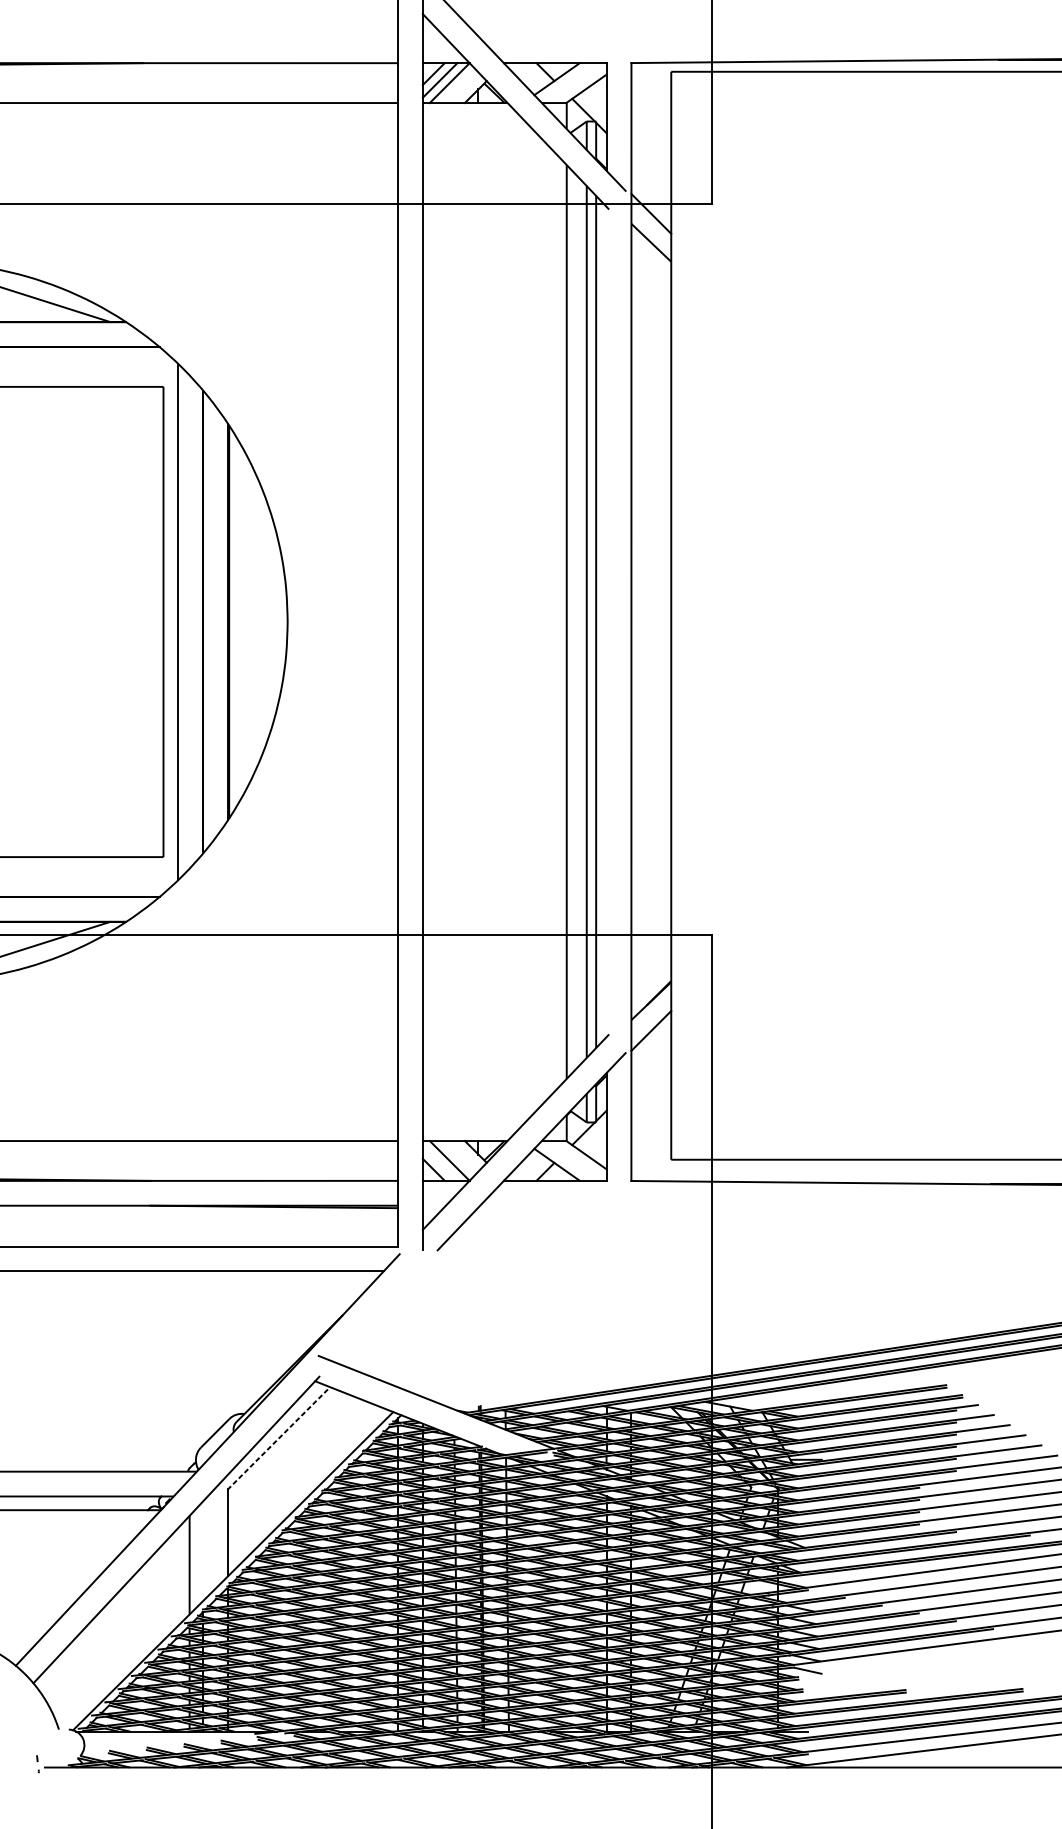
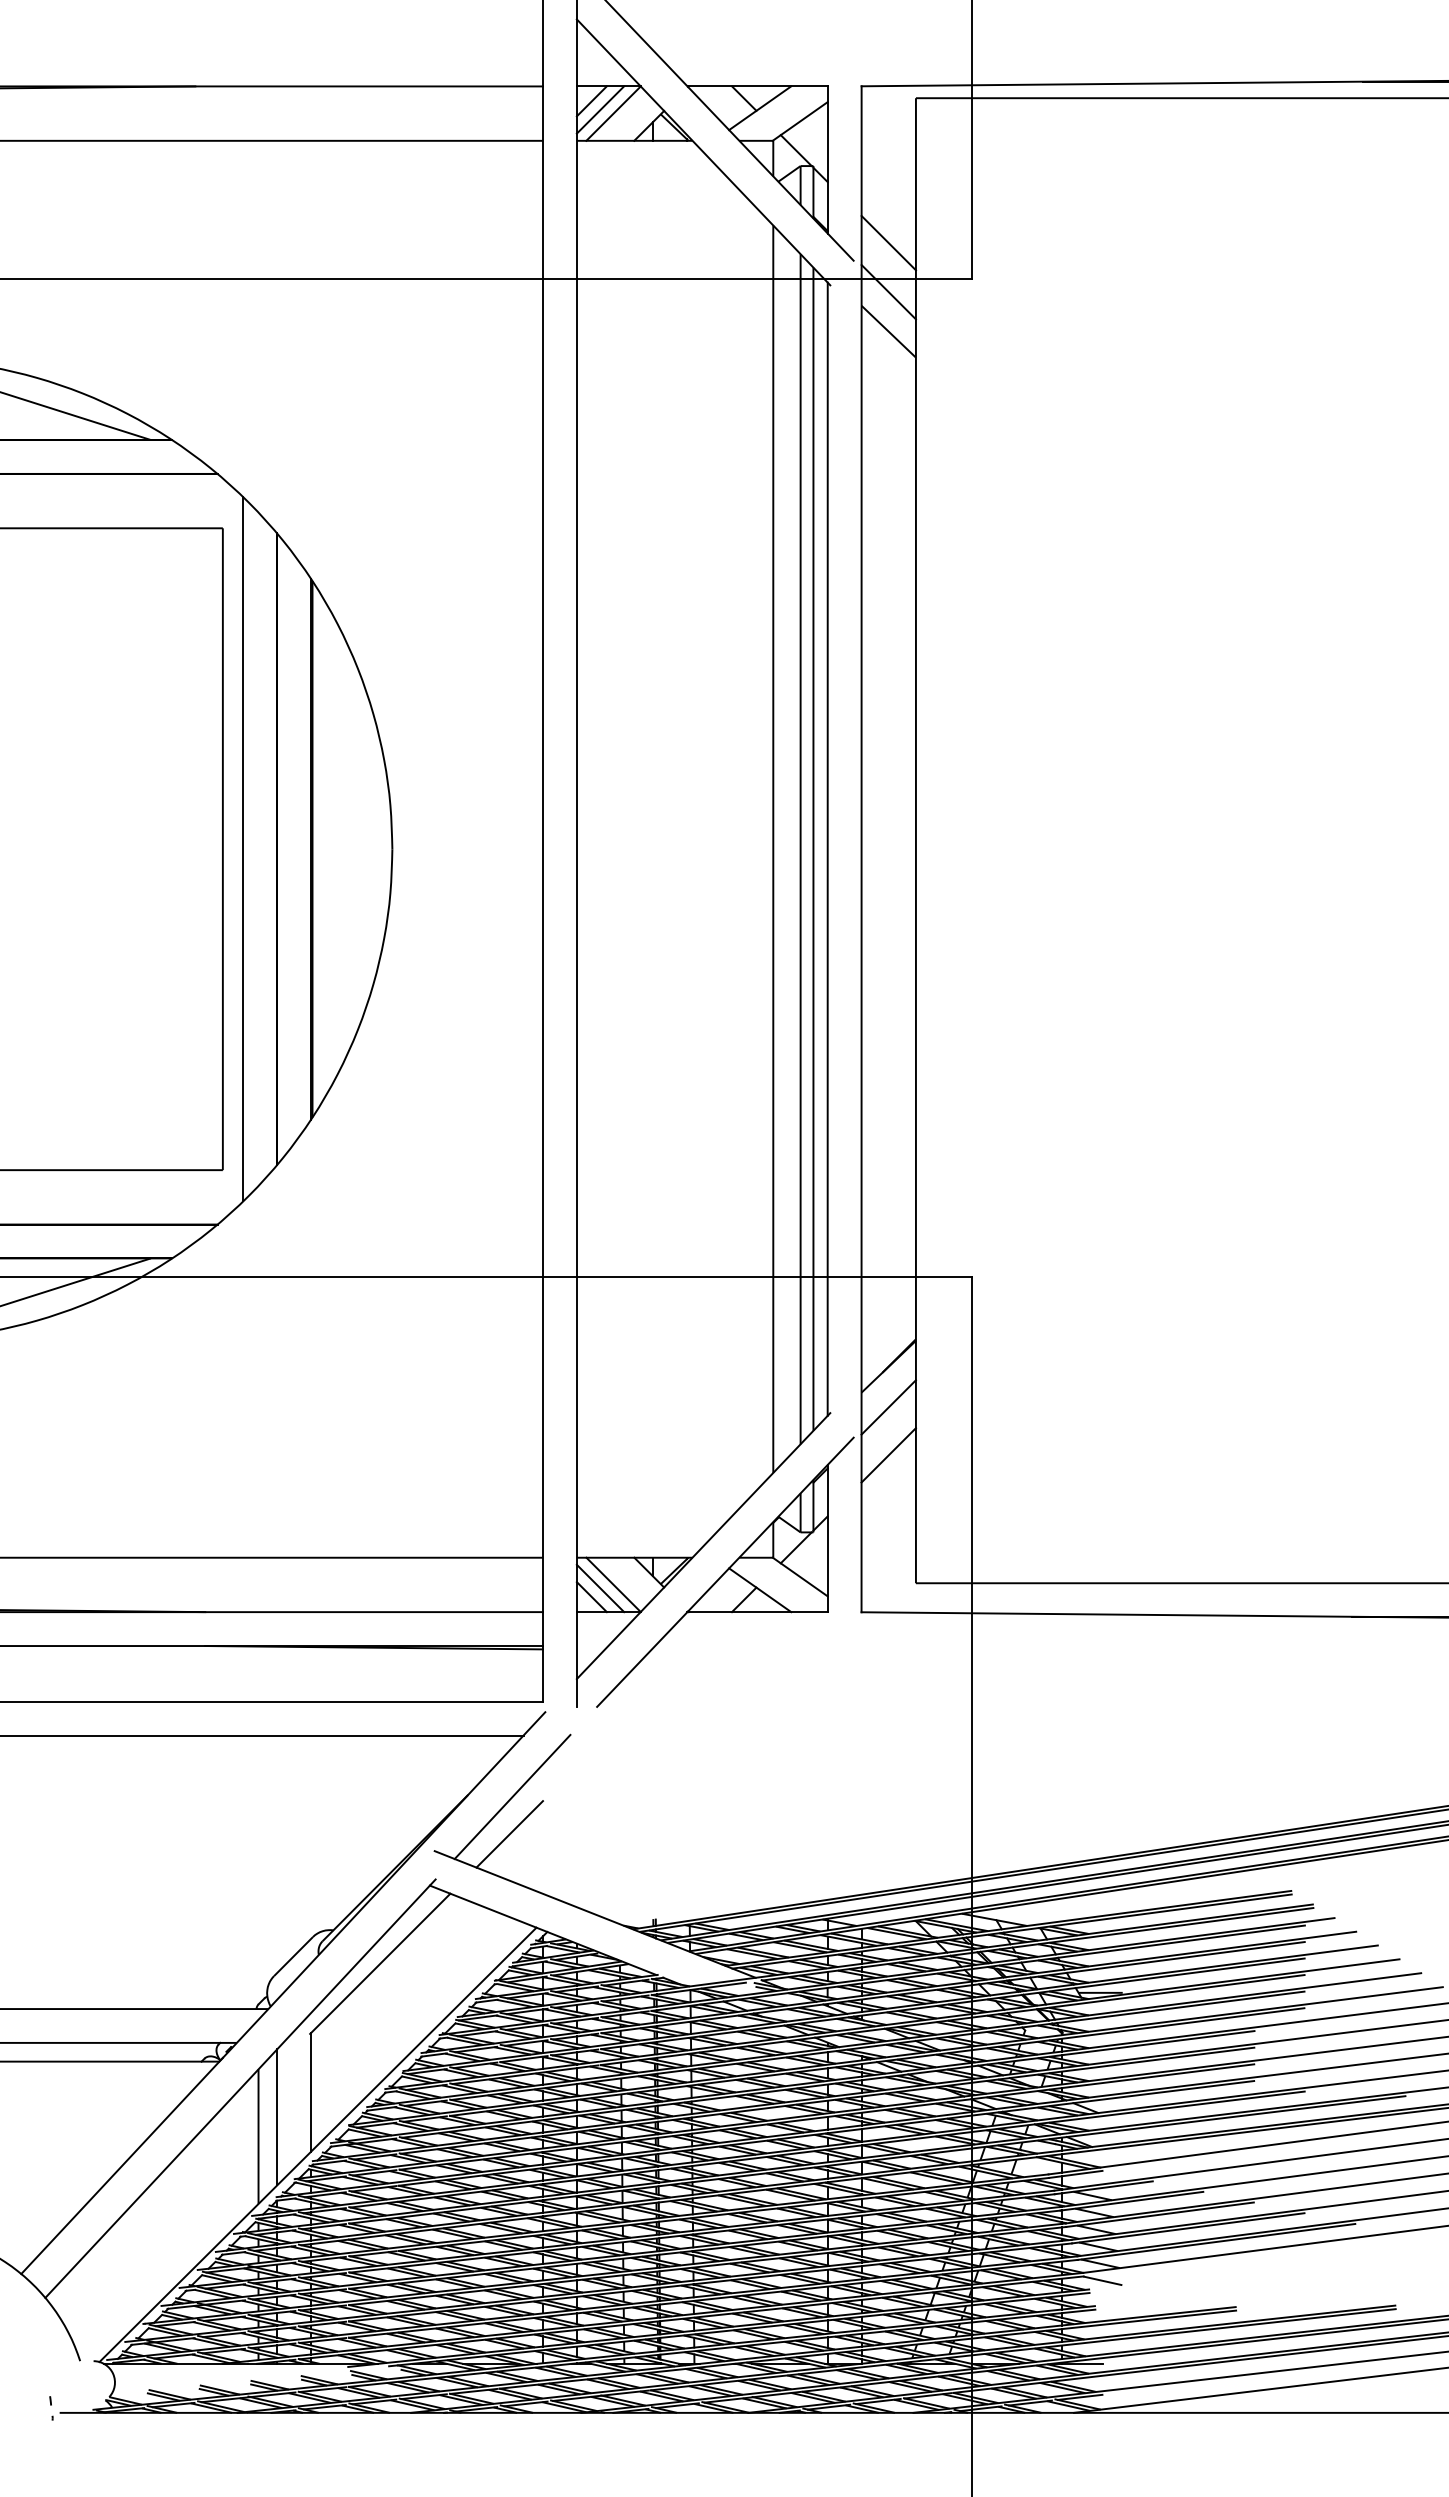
line: (651, 177) -> (888, 242), added
line: (606, 621) -> (827, 848), added
line: (651, 1066) -> (888, 1455), added
line: (440, 1163) -> (600, 1588), added
line: (375, 1315) -> (512, 1796), added
line: (373, 1343) -> (509, 1834), added
line: (278, 1438) -> (380, 1963), dashed -> solid
line: (203, 1551) -> (277, 2117), added

